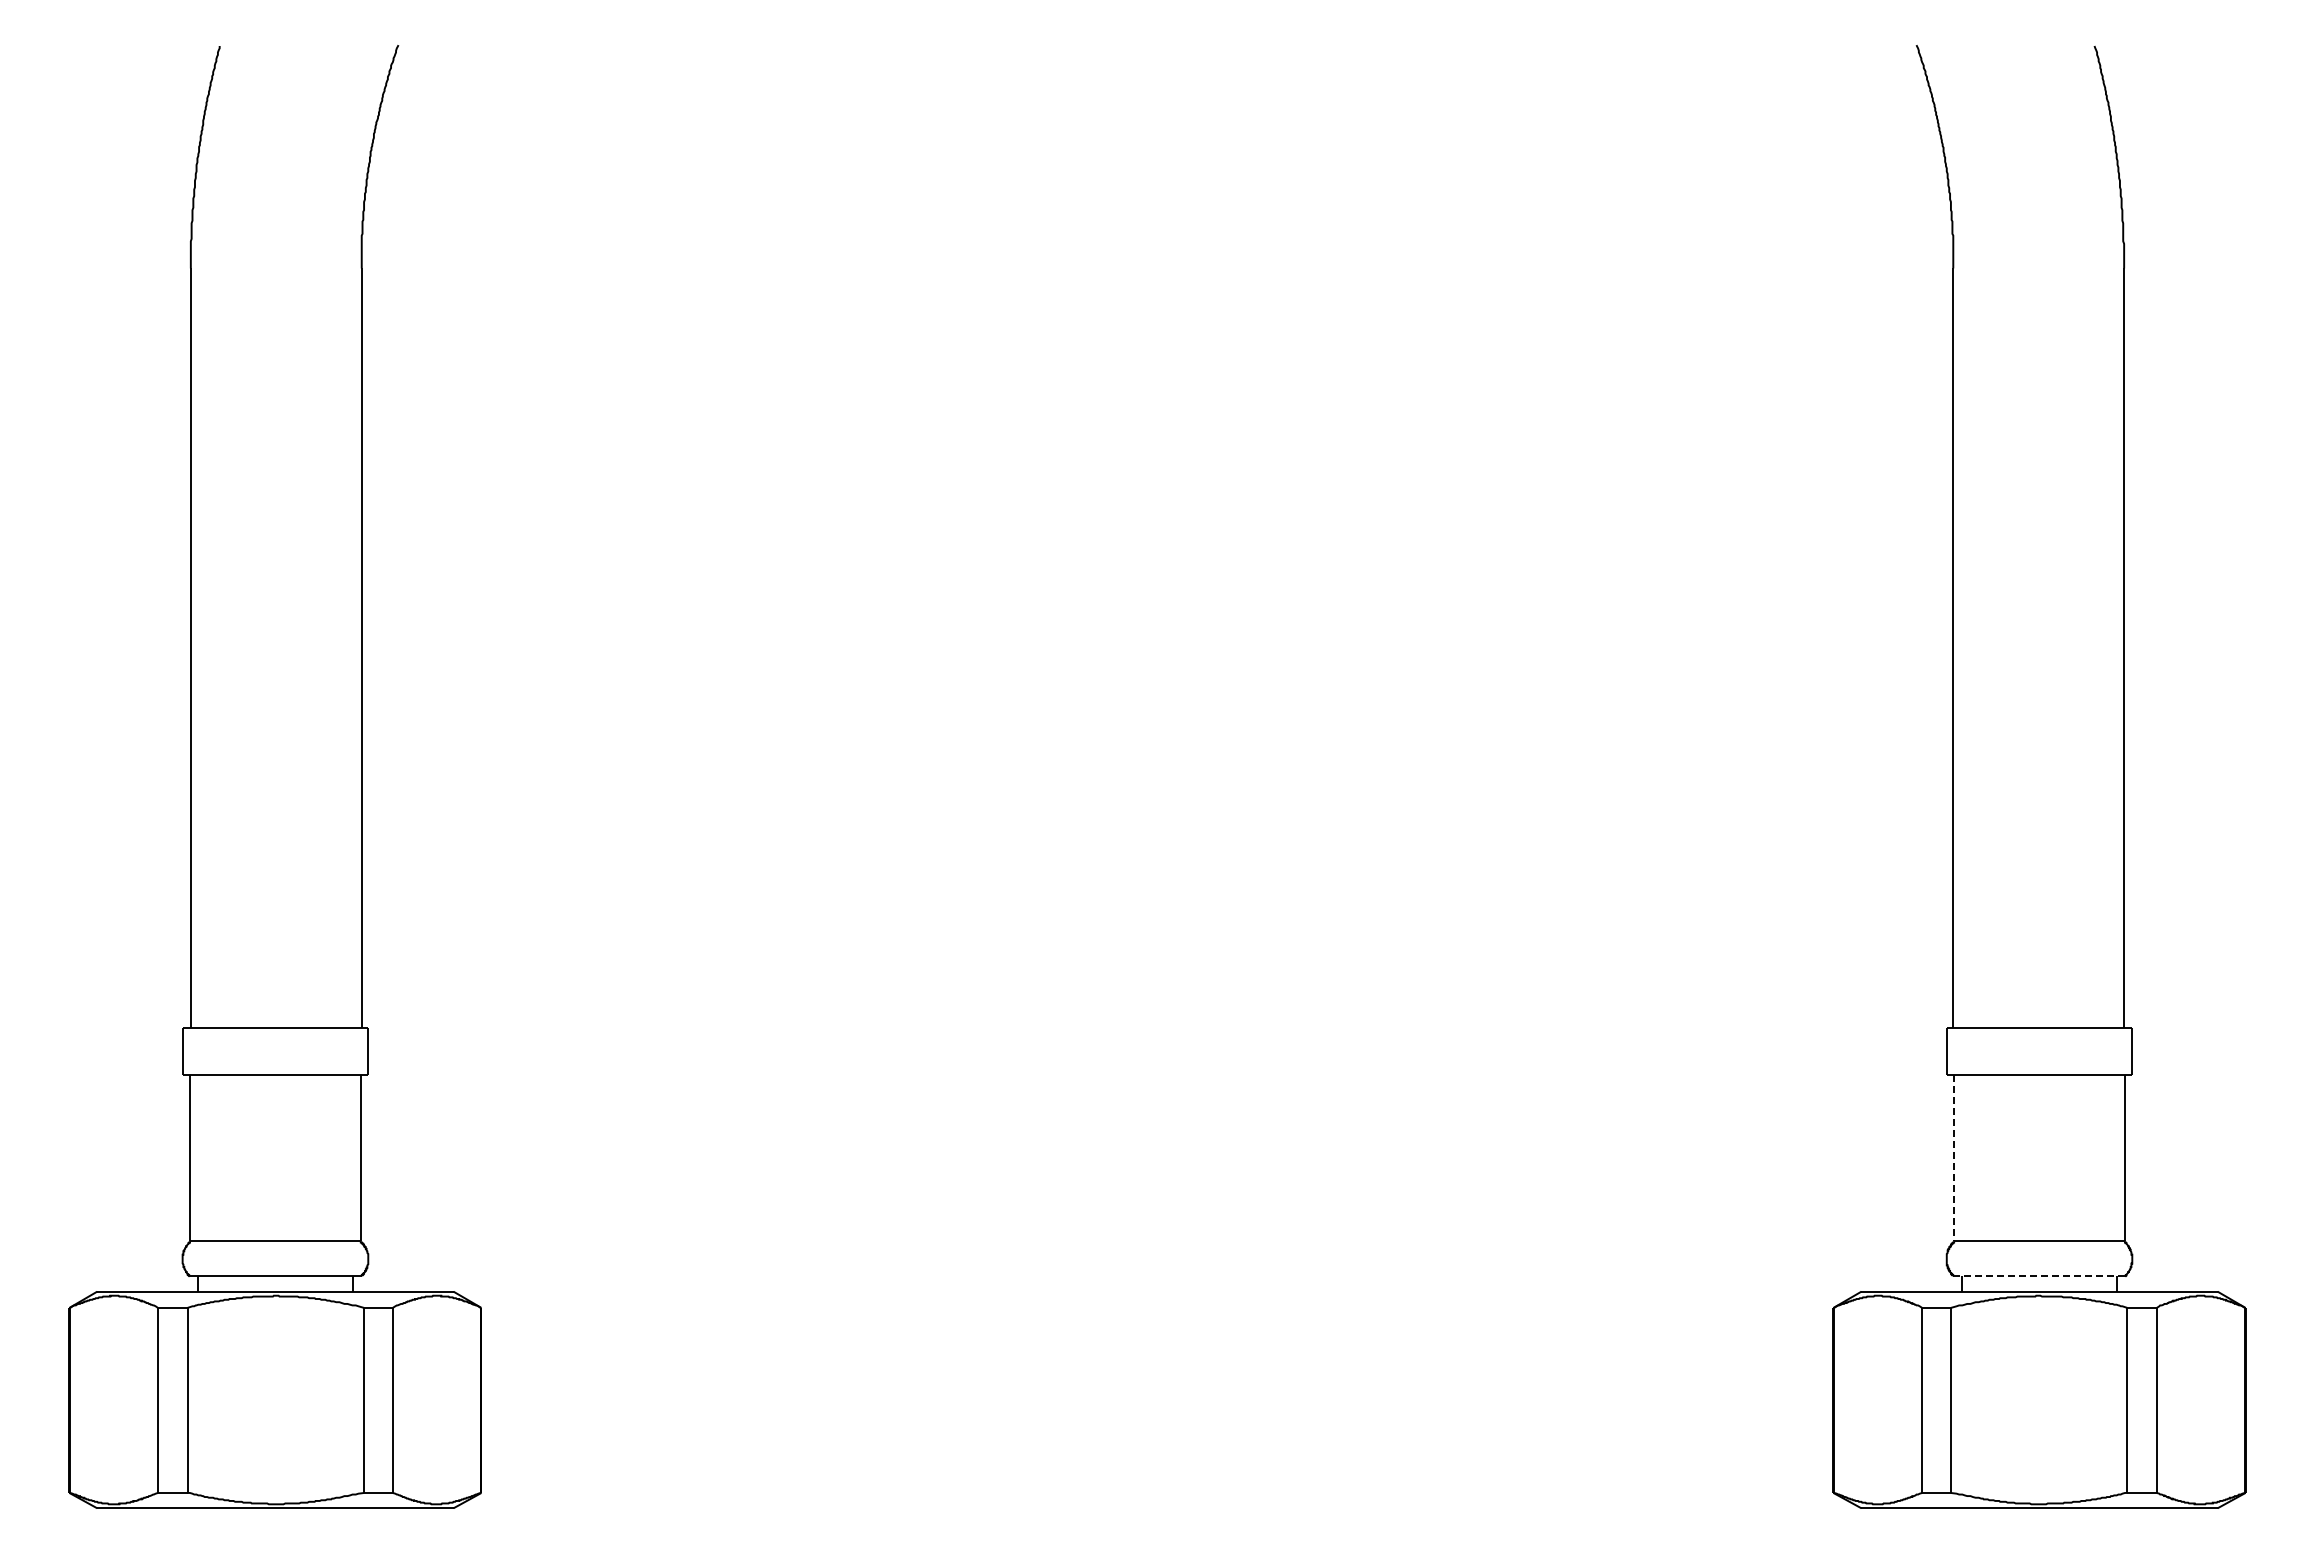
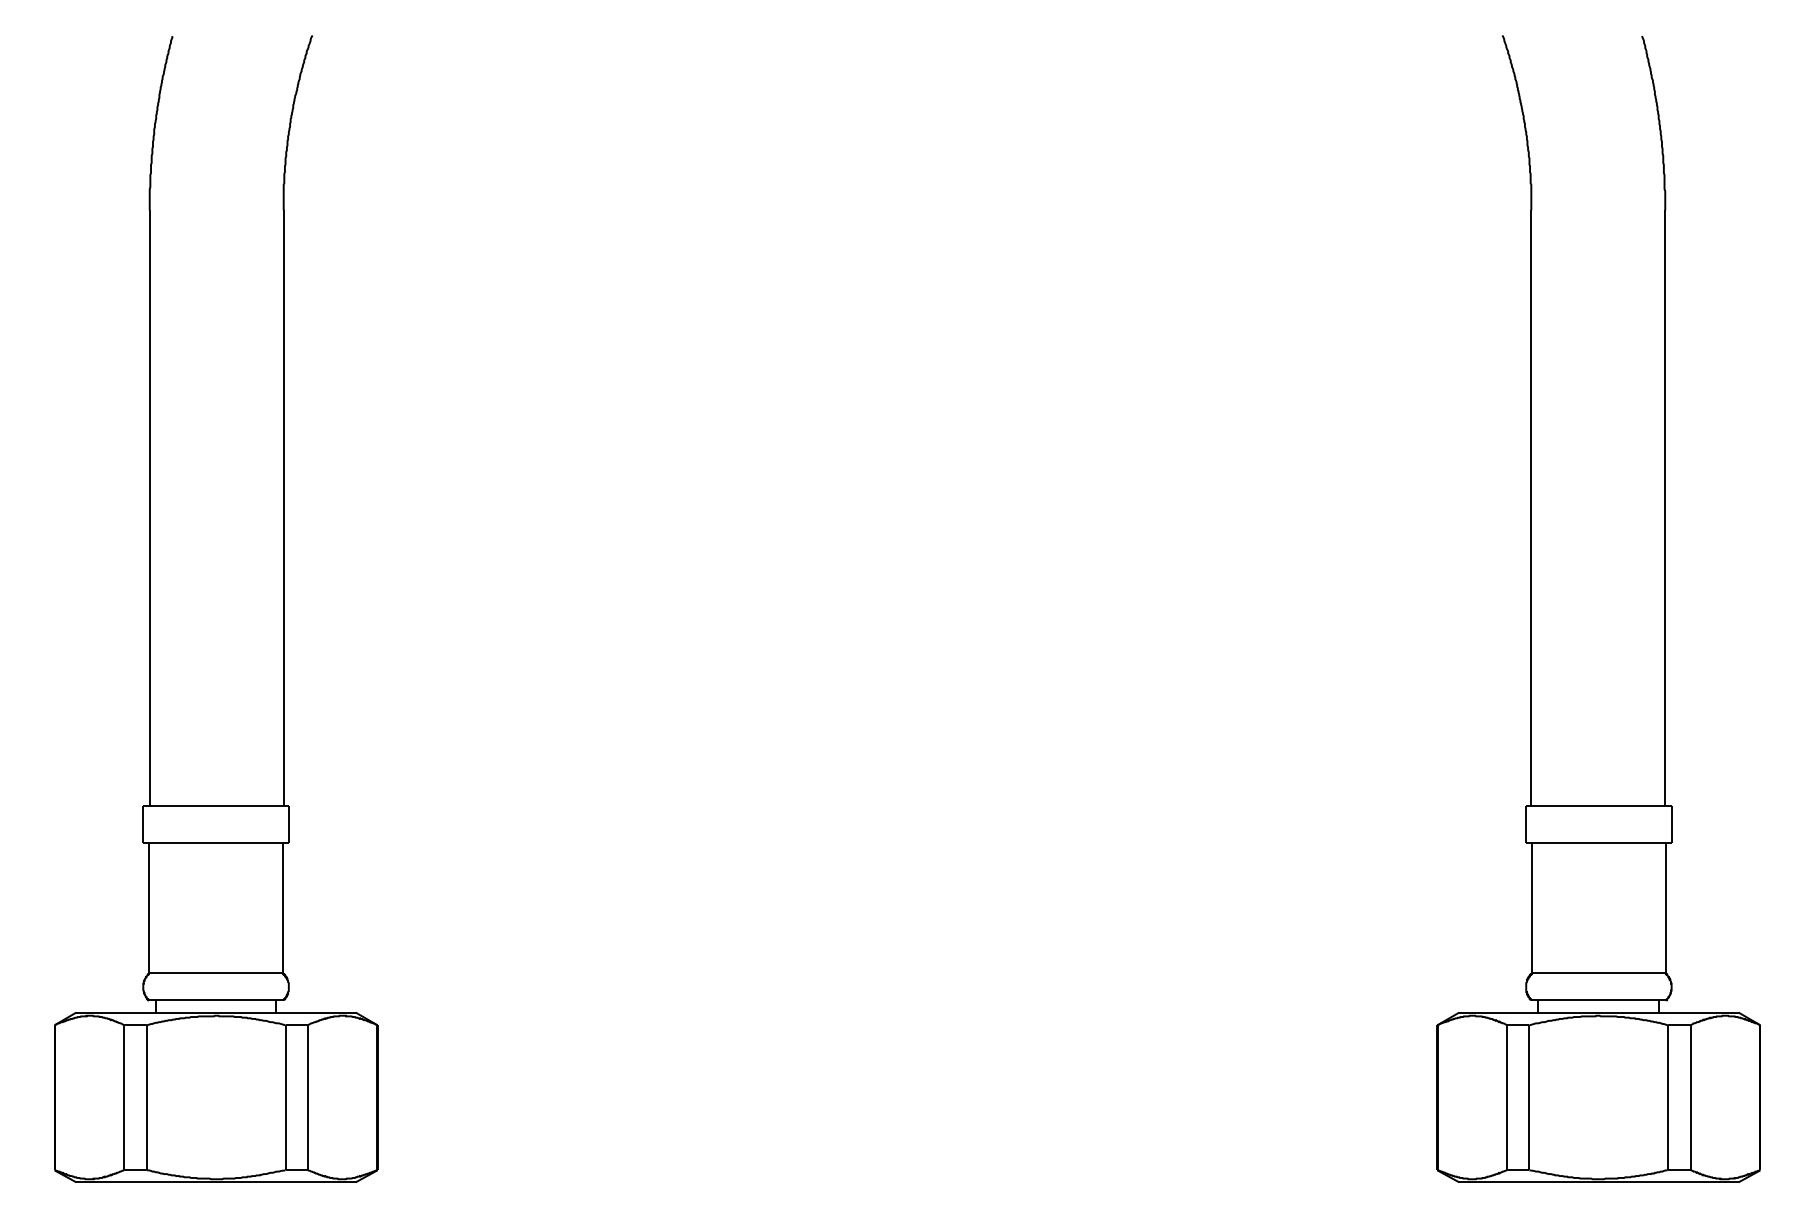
line: (1954, 1158) -> (1532, 908), dashed -> solid
line: (2039, 1276) -> (1598, 1000), dashed -> solid

